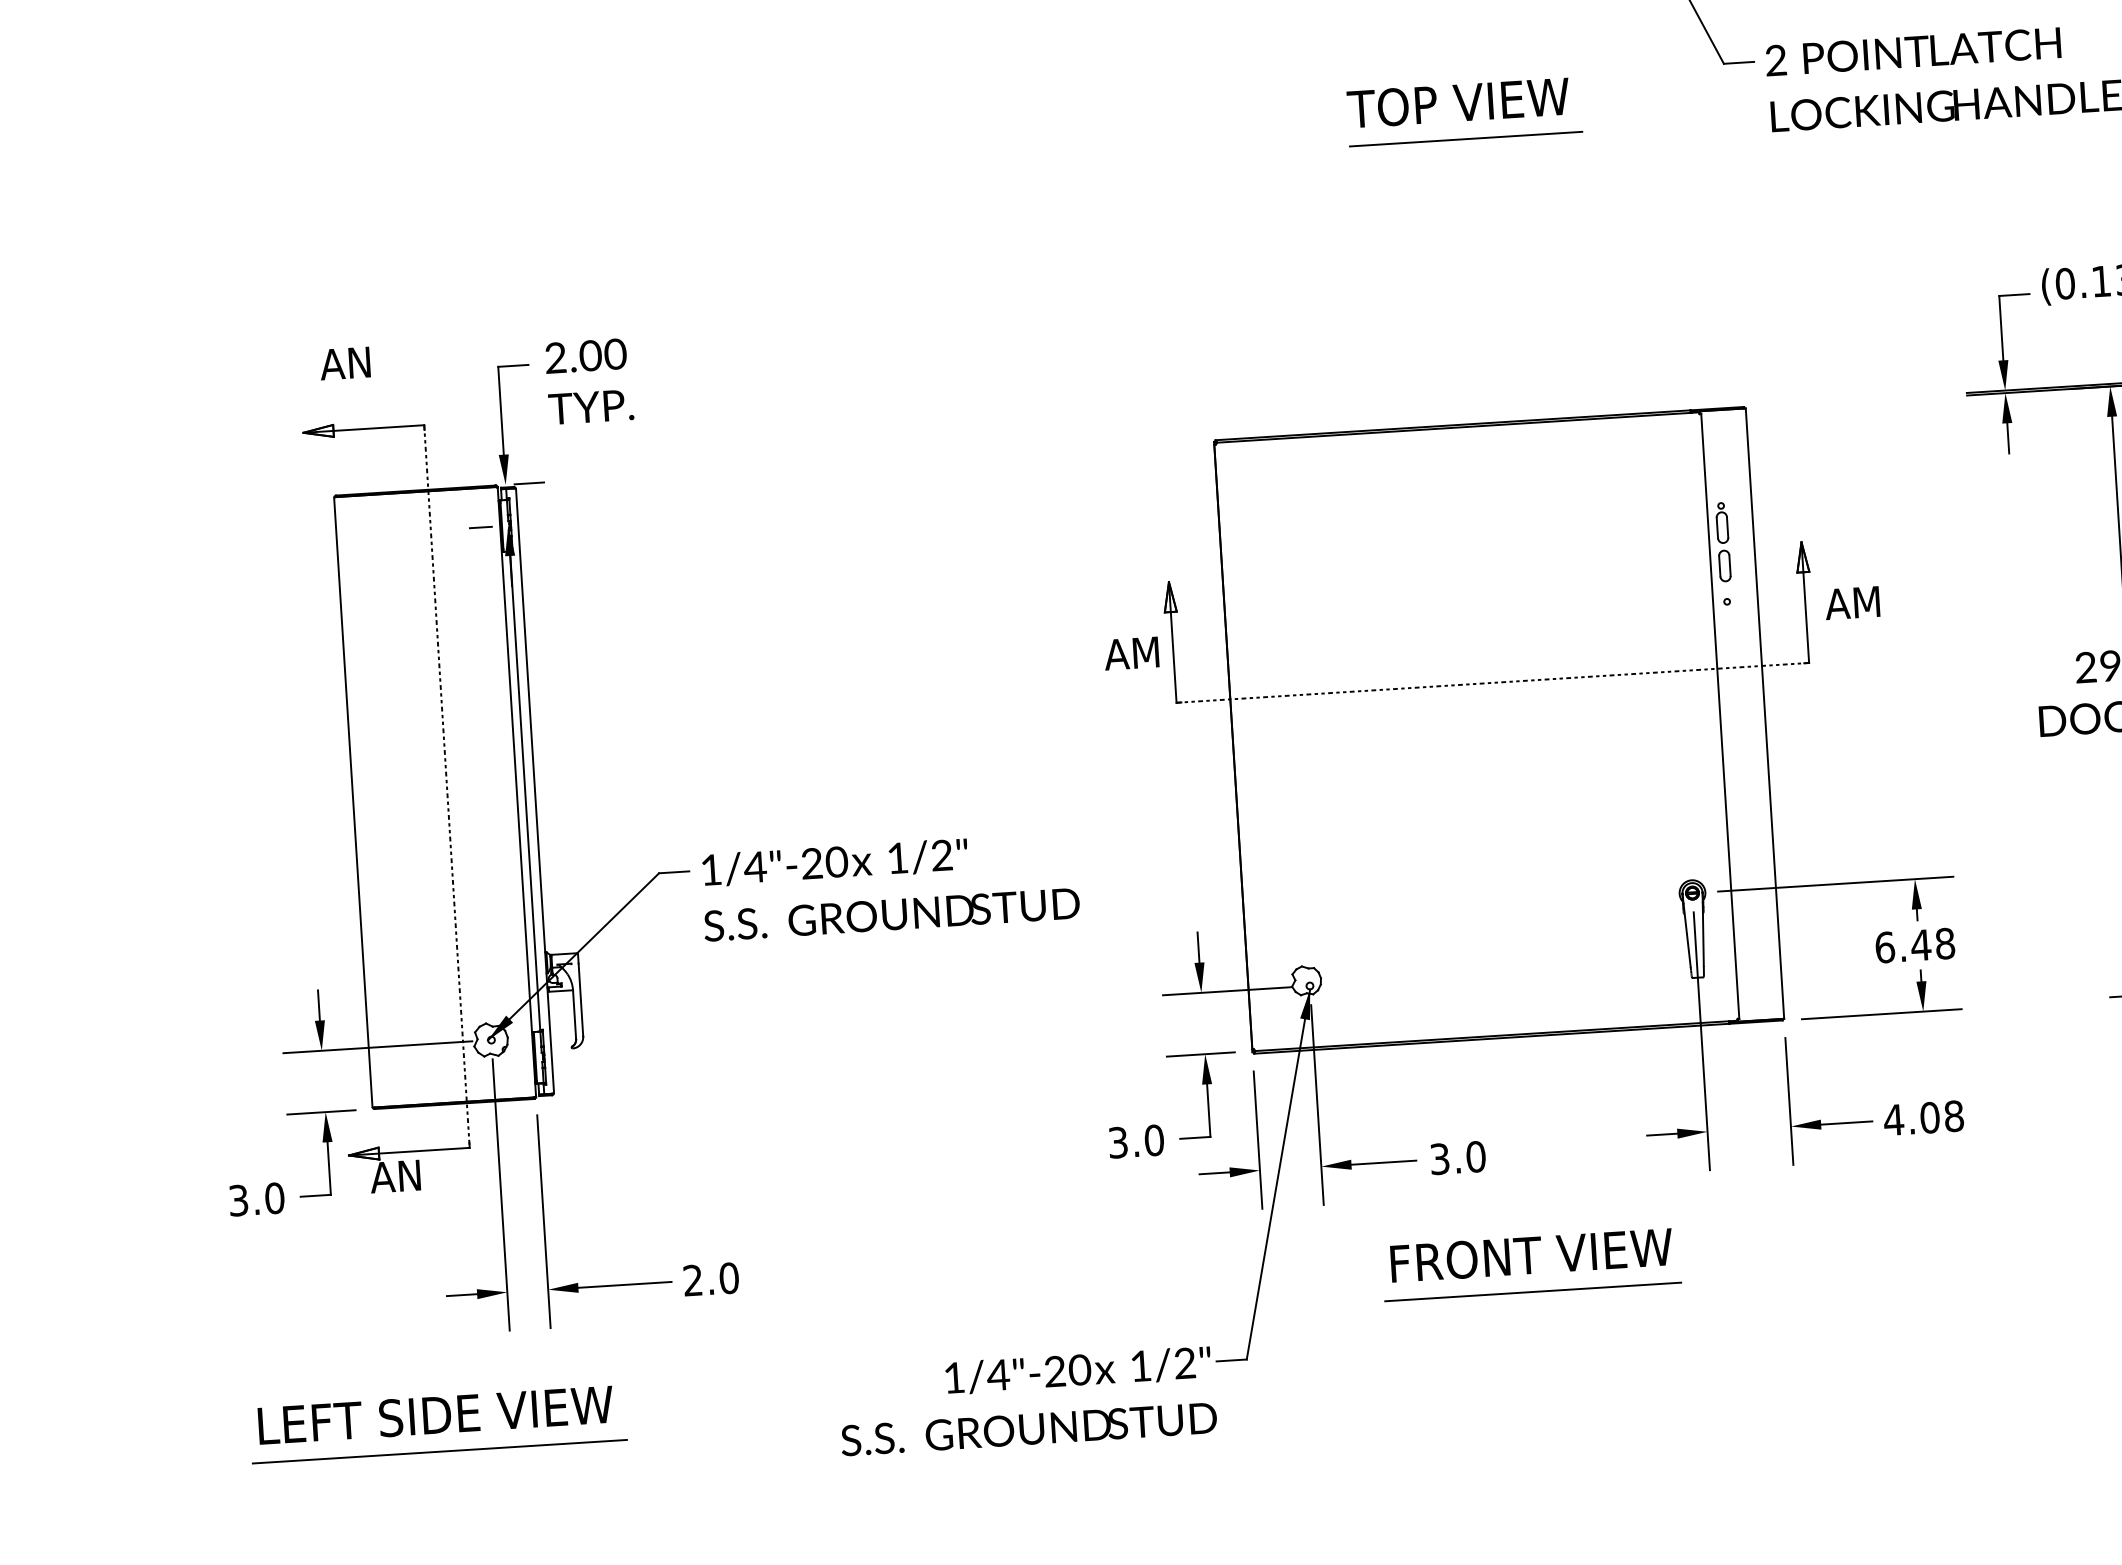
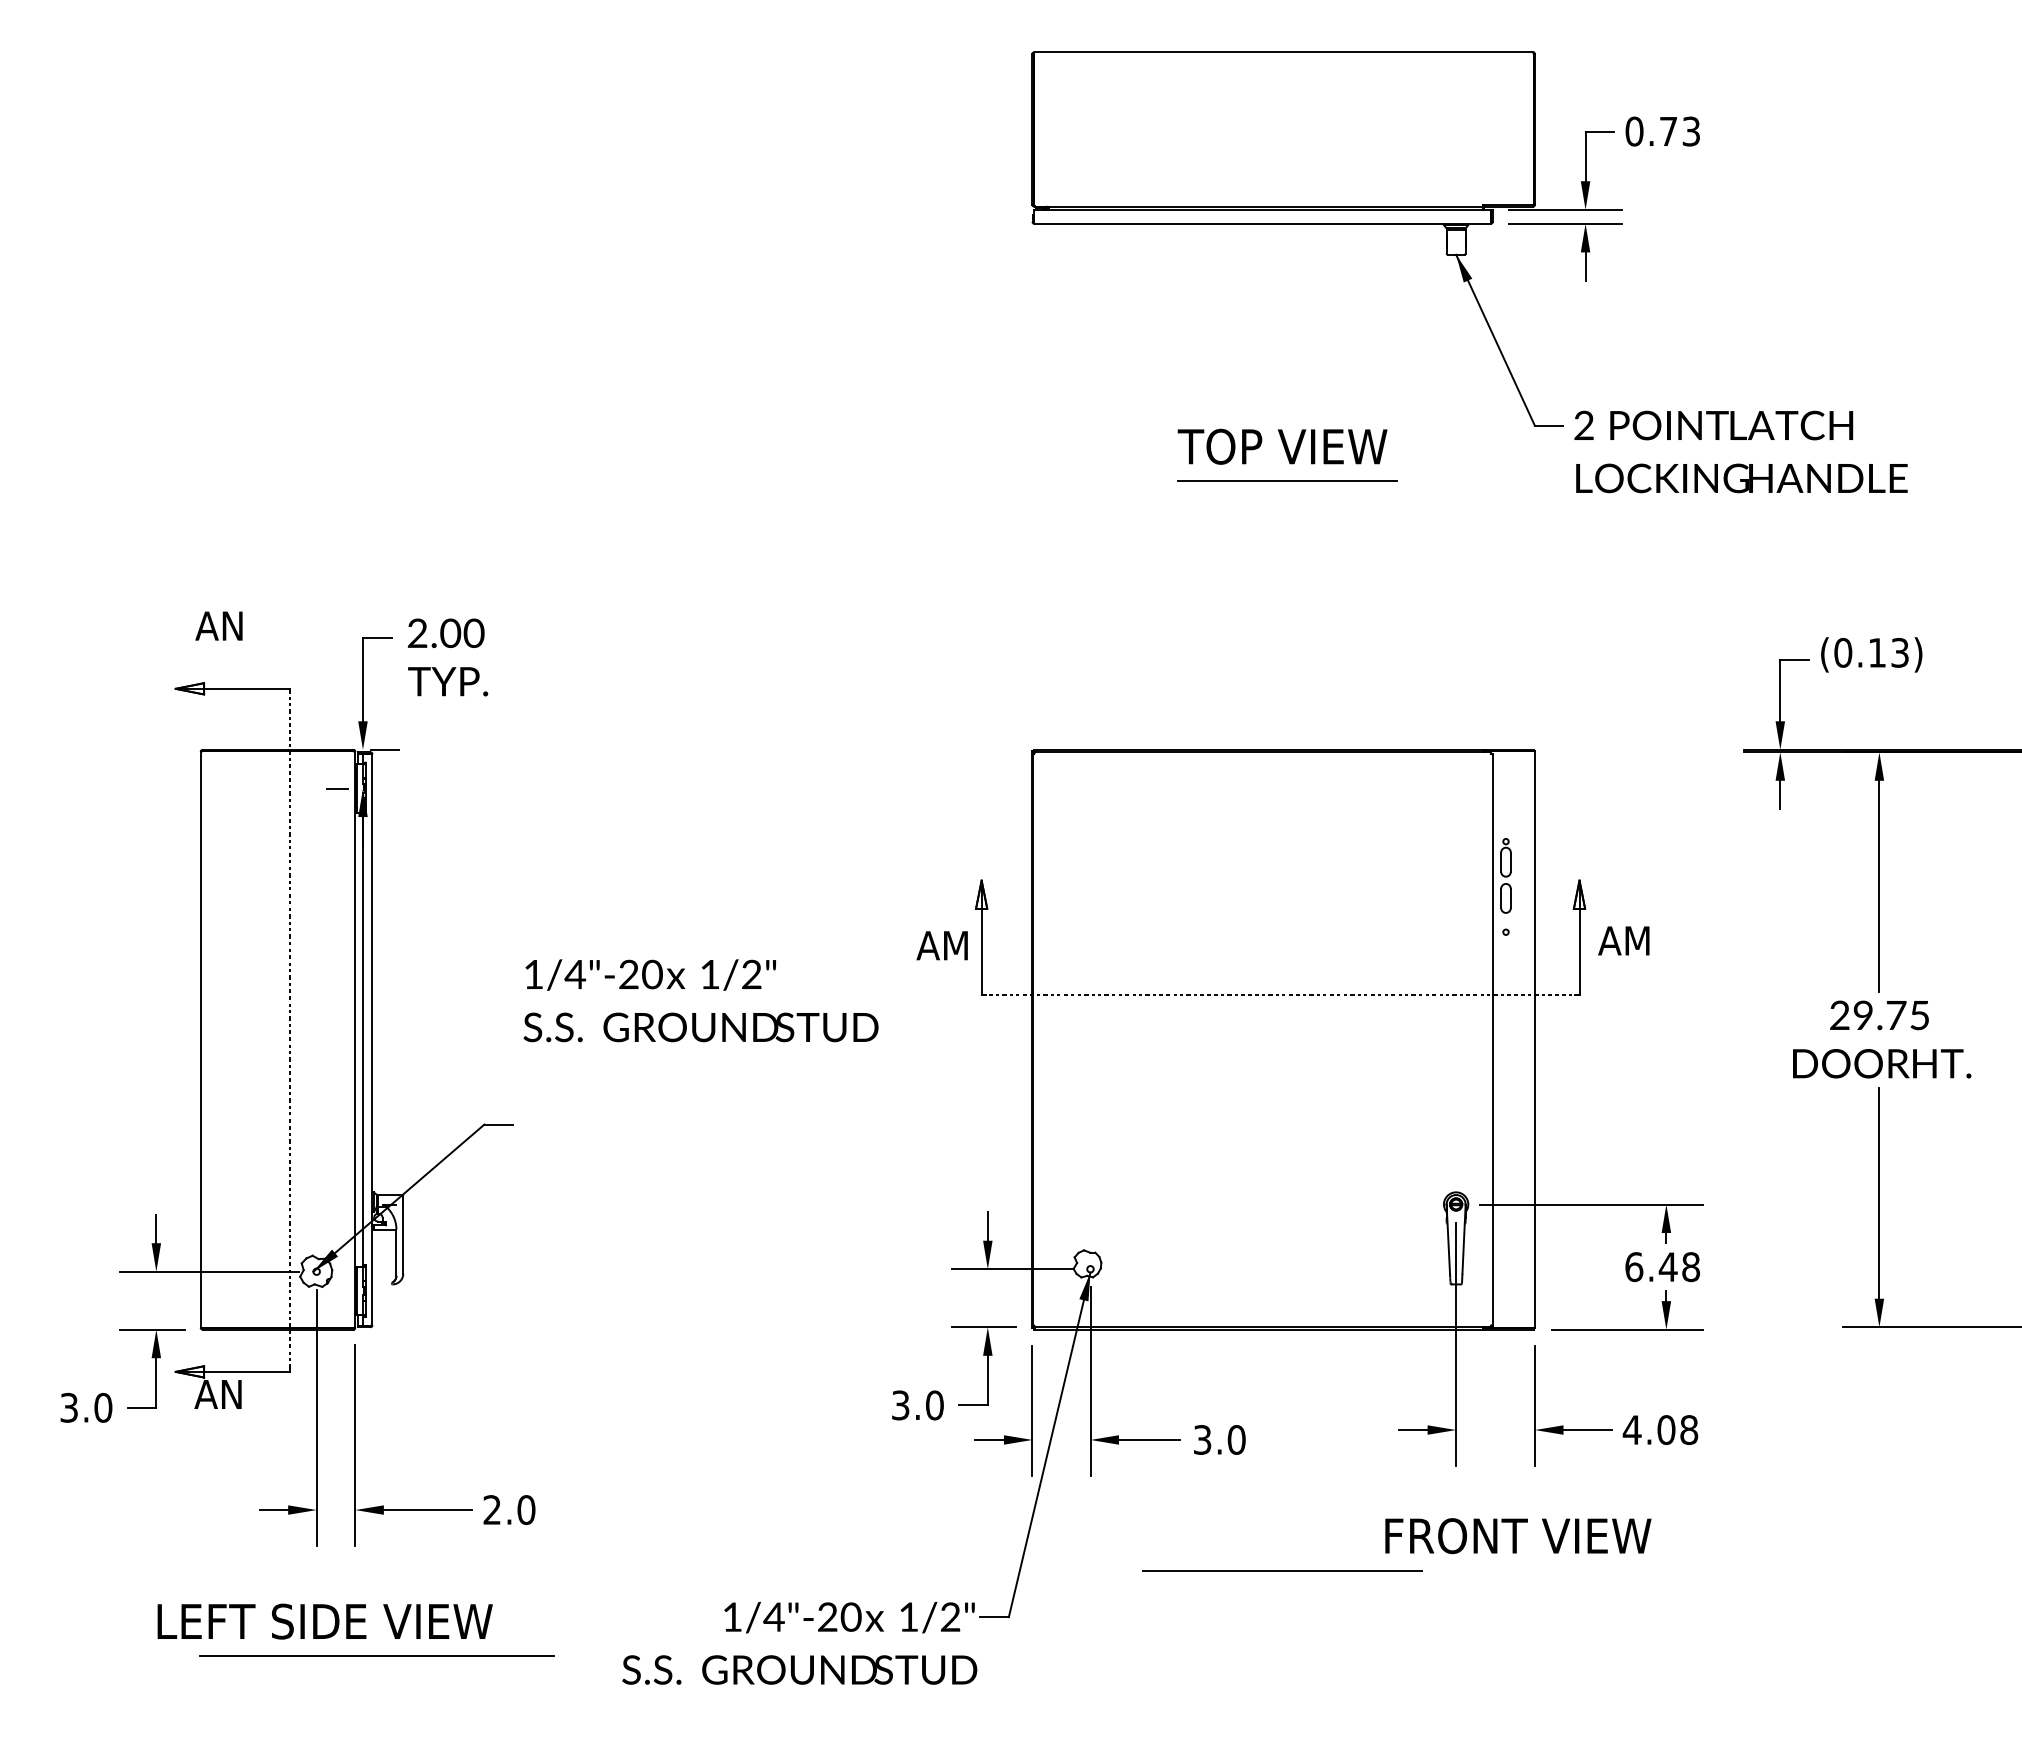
text: (889, 886) -> (700, 1000), moved
text: (1531, 1255) -> (1518, 1536), moved
text: (435, 1415) -> (324, 1621), moved
line: (439, 1451) -> (376, 1655), moved

